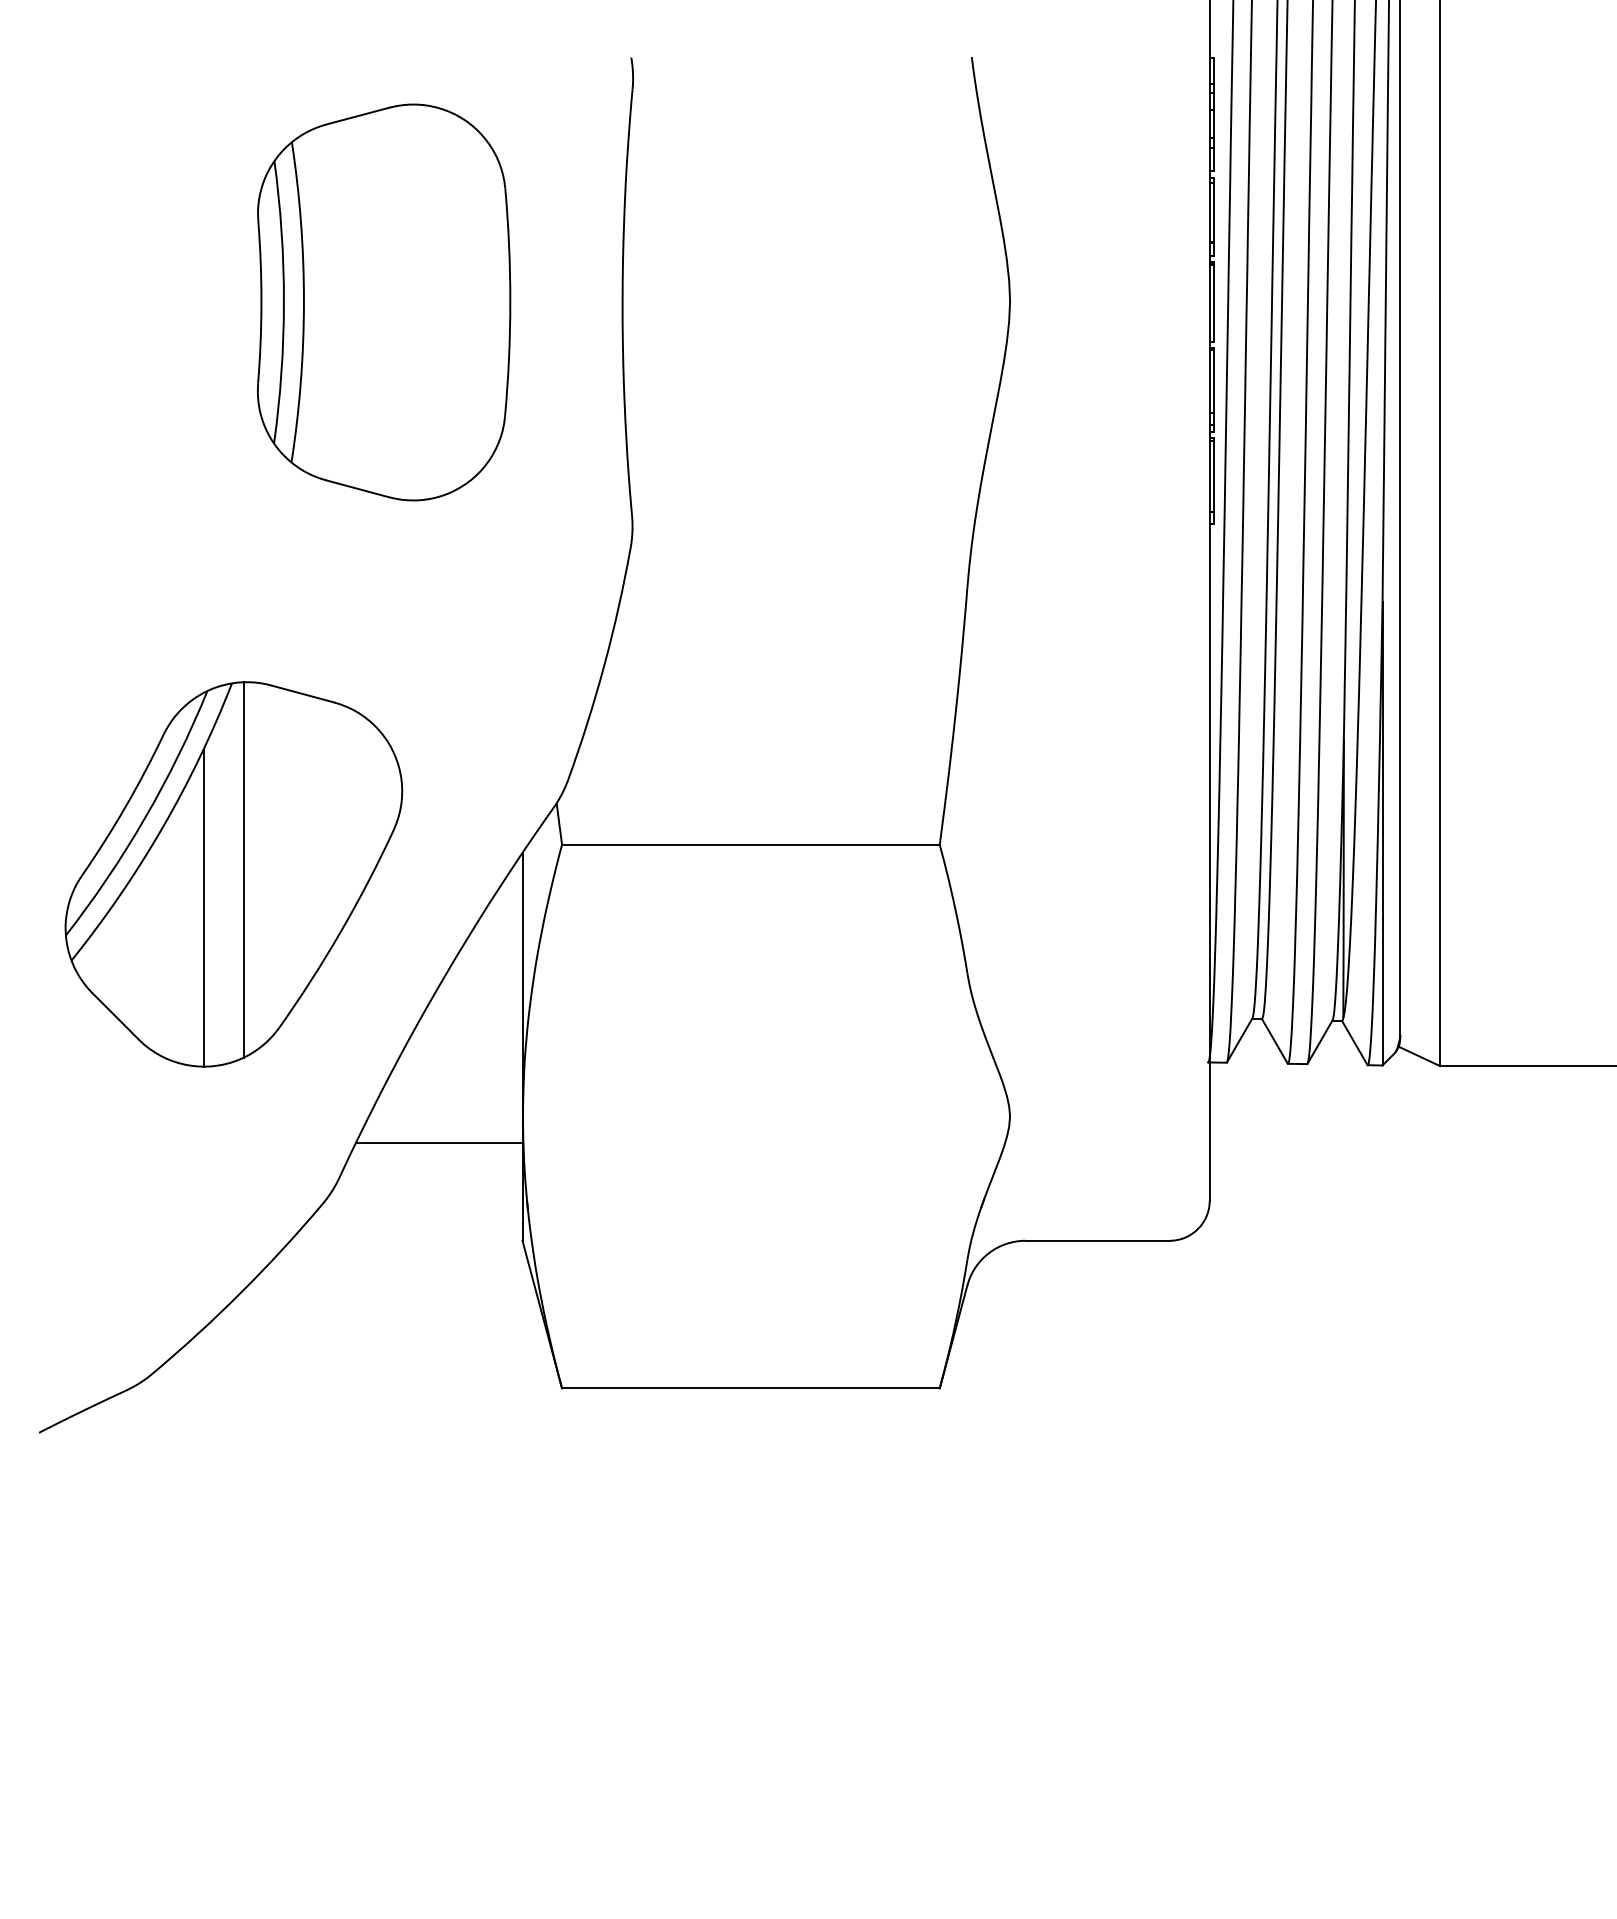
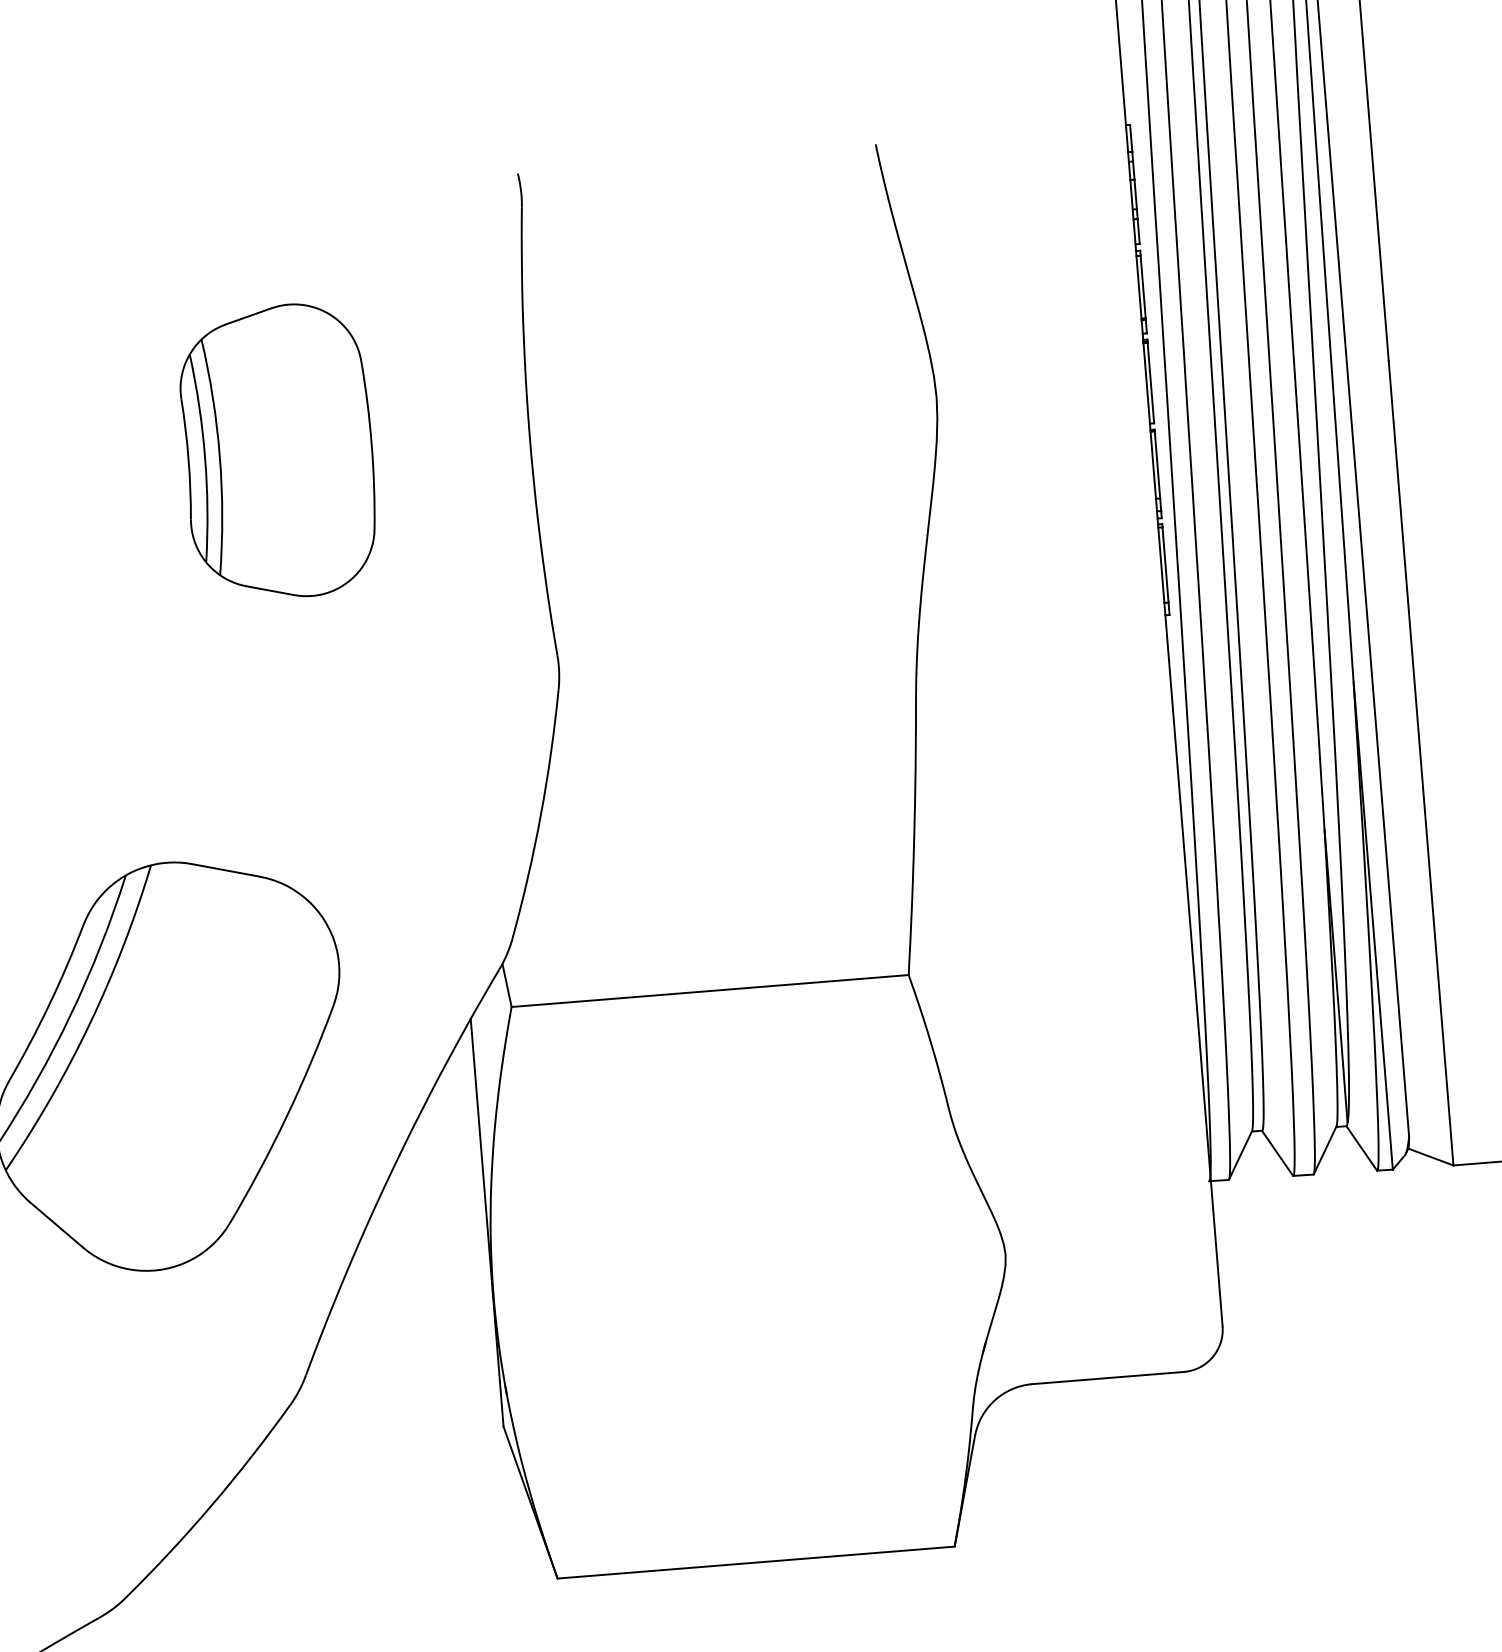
part: (384, 302) -> (279, 452), size x0.7
line: (243, 869) -> (178, 1059), removed
line: (203, 907) -> (140, 1103), removed
line: (439, 1142) -> (407, 1330), removed

